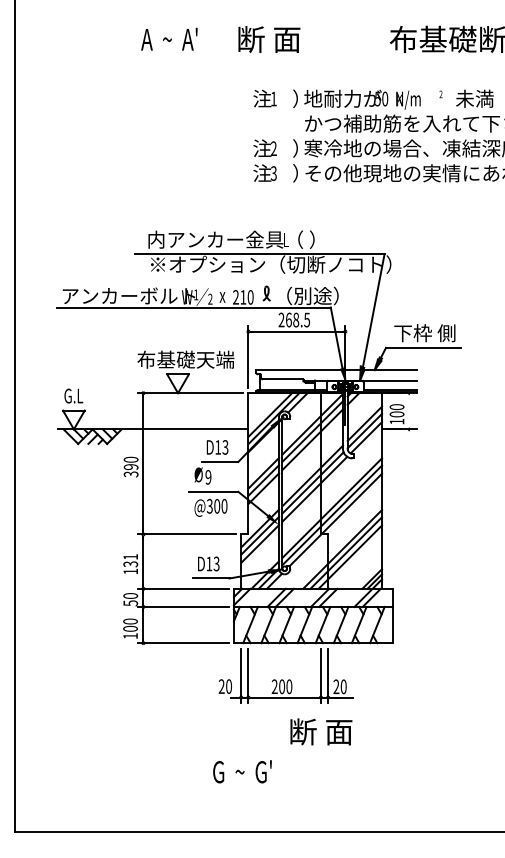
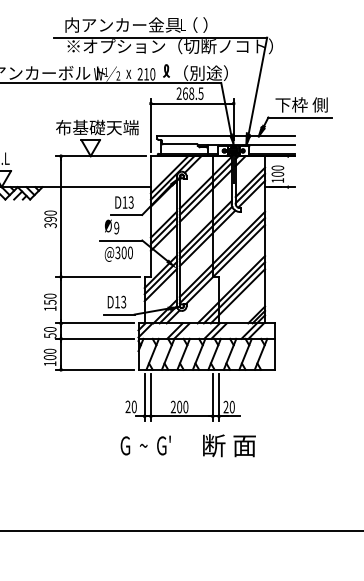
text: (130, 560) -> (50, 299), 131 -> 150
text: (321, 731) -> (229, 445), moved
text: (242, 771) -> (145, 445), moved

